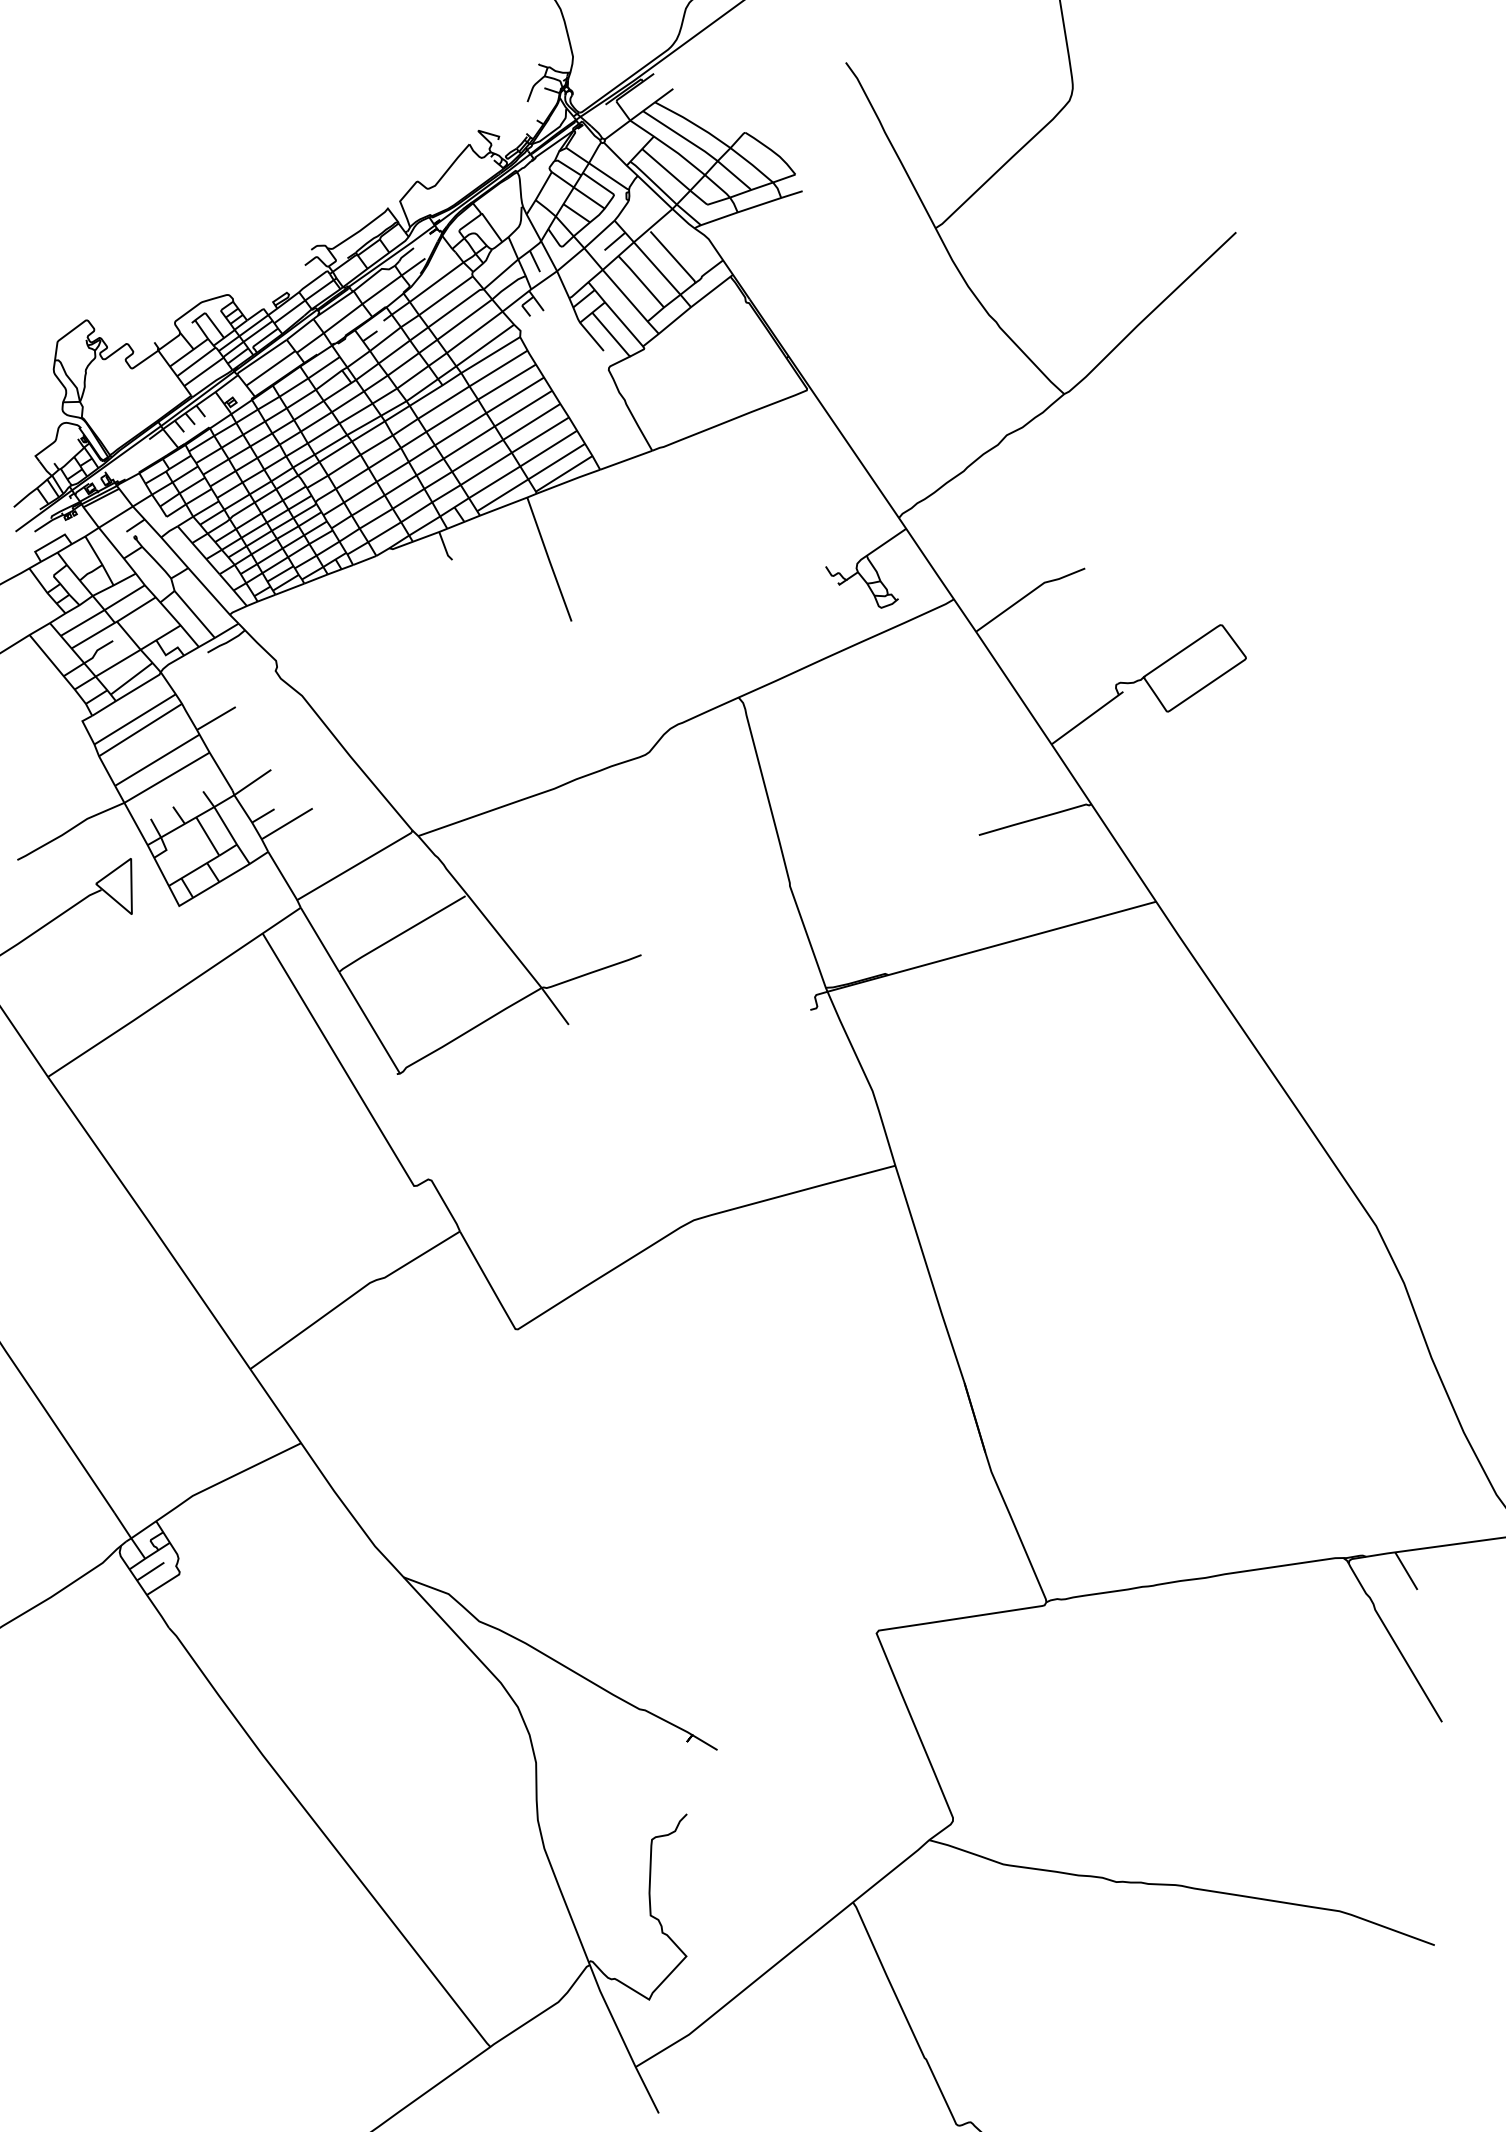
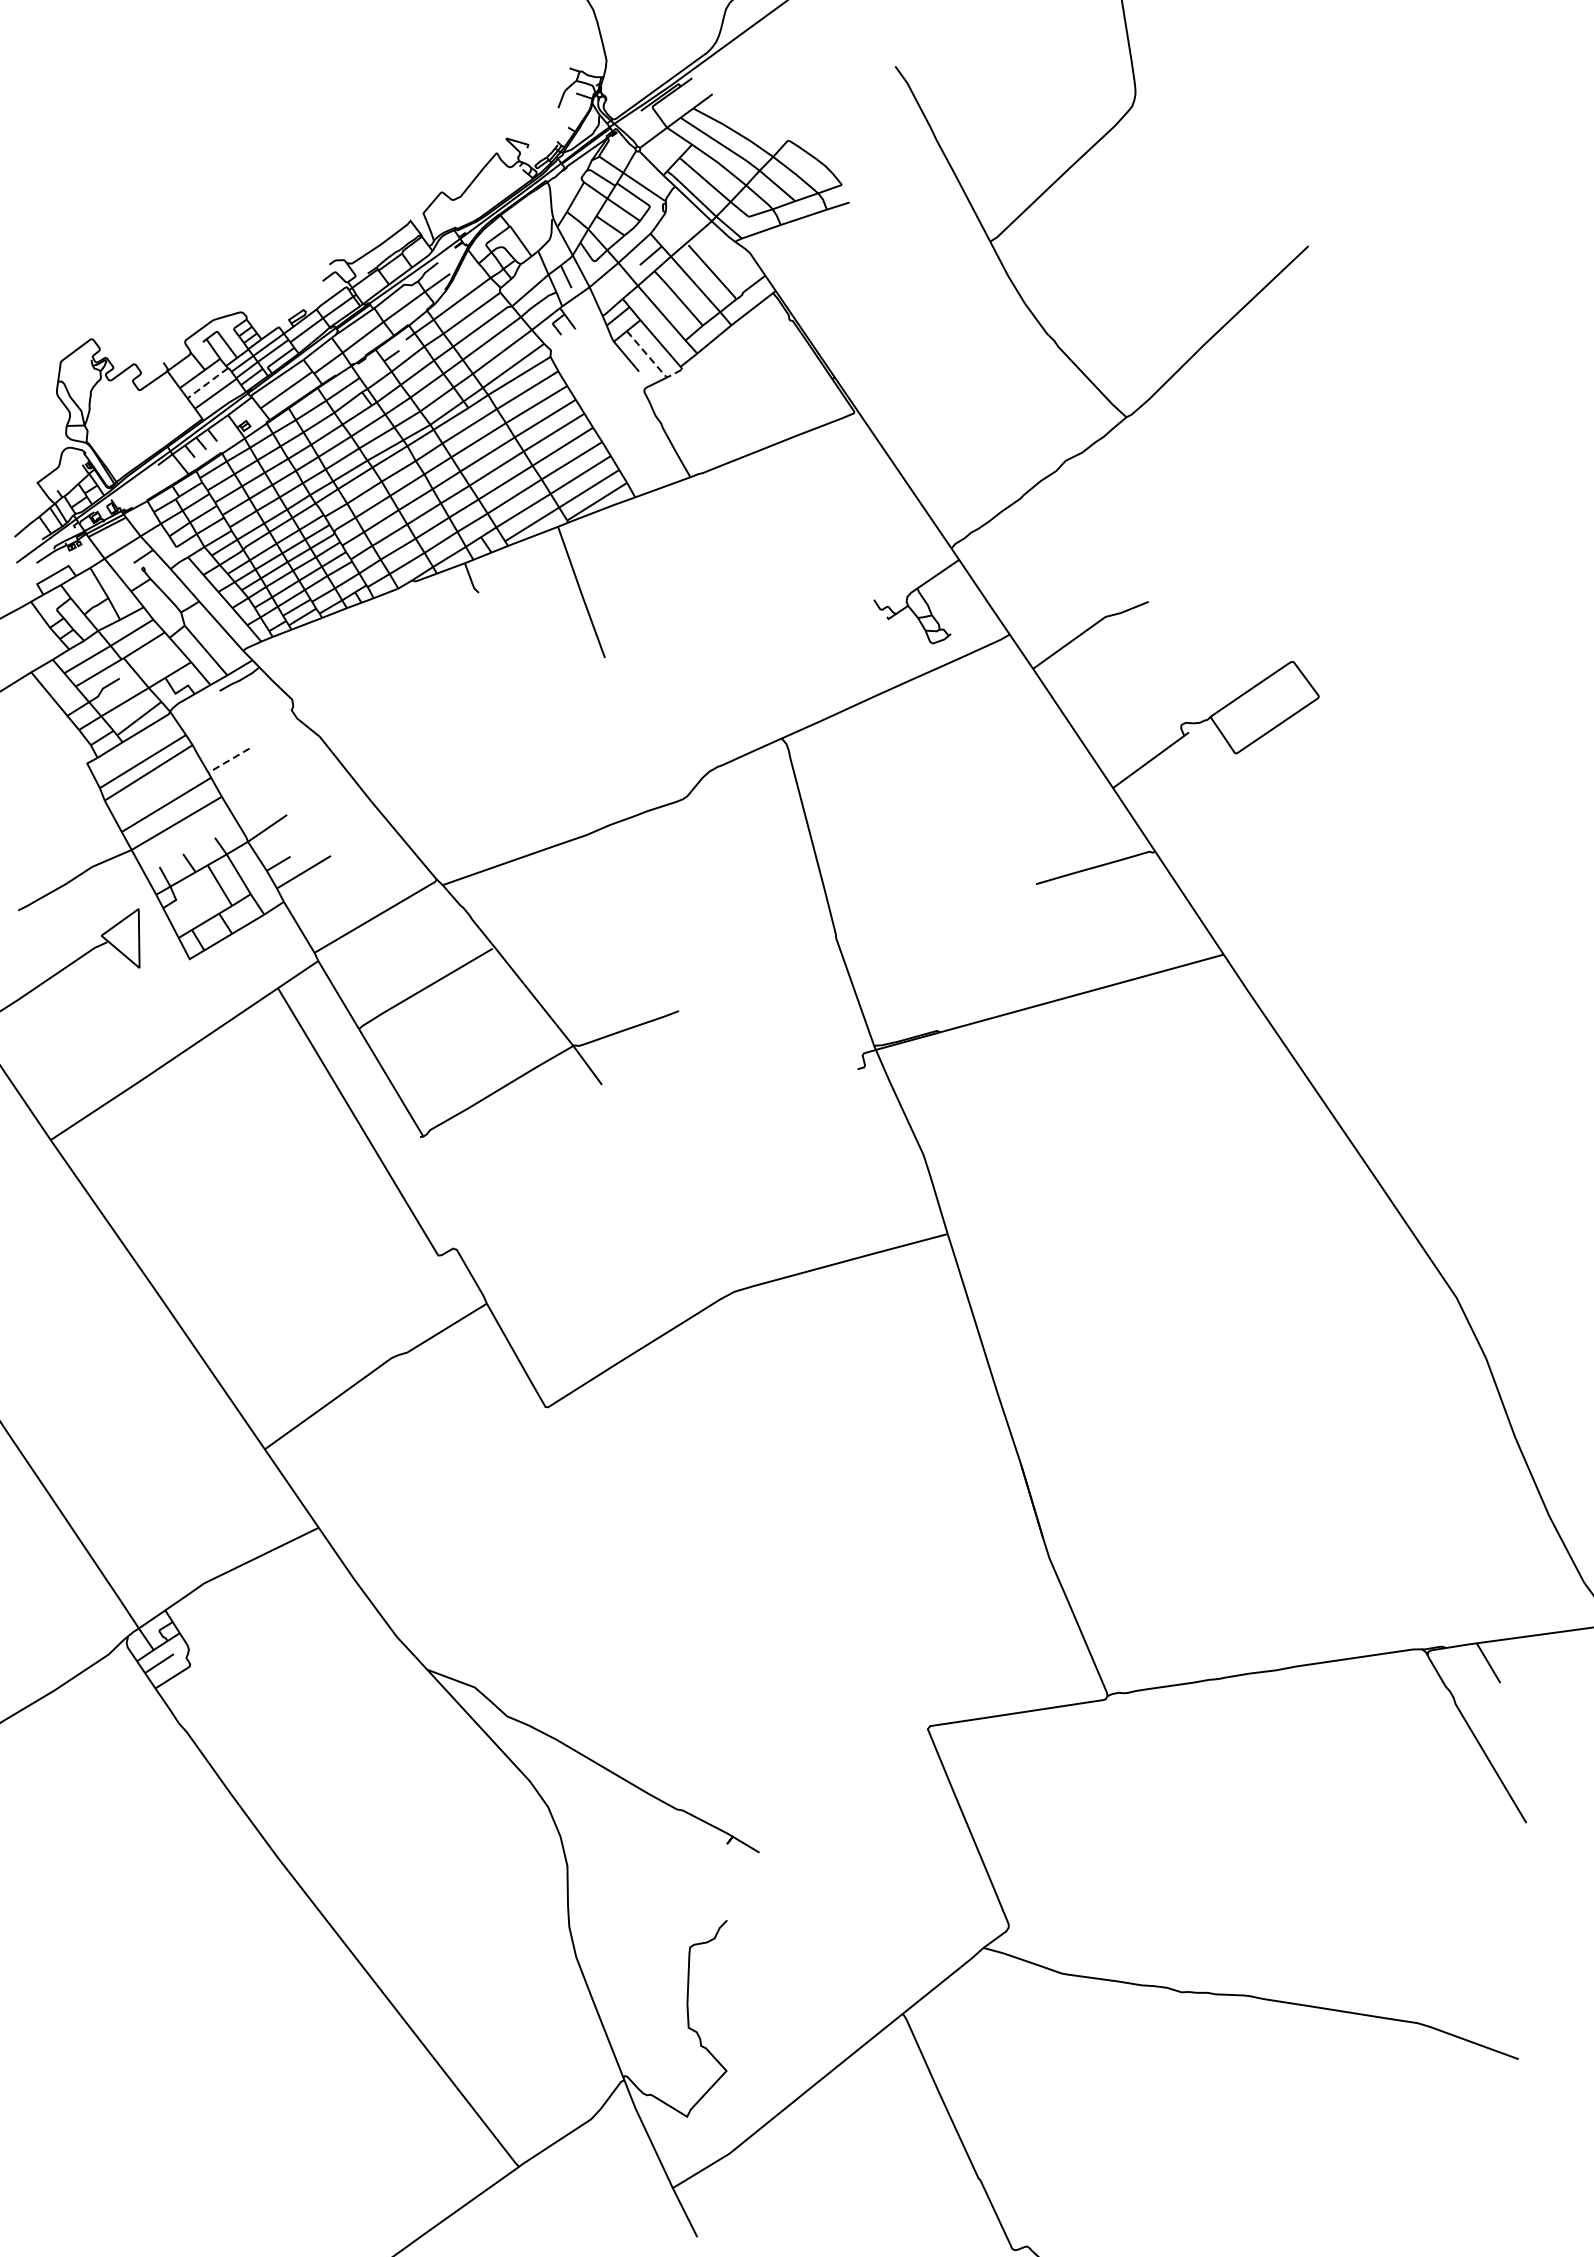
line: (617, 342) -> (653, 362), solid -> dashed
line: (196, 362) -> (207, 383), solid -> dashed
line: (216, 718) -> (229, 760), solid -> dashed

